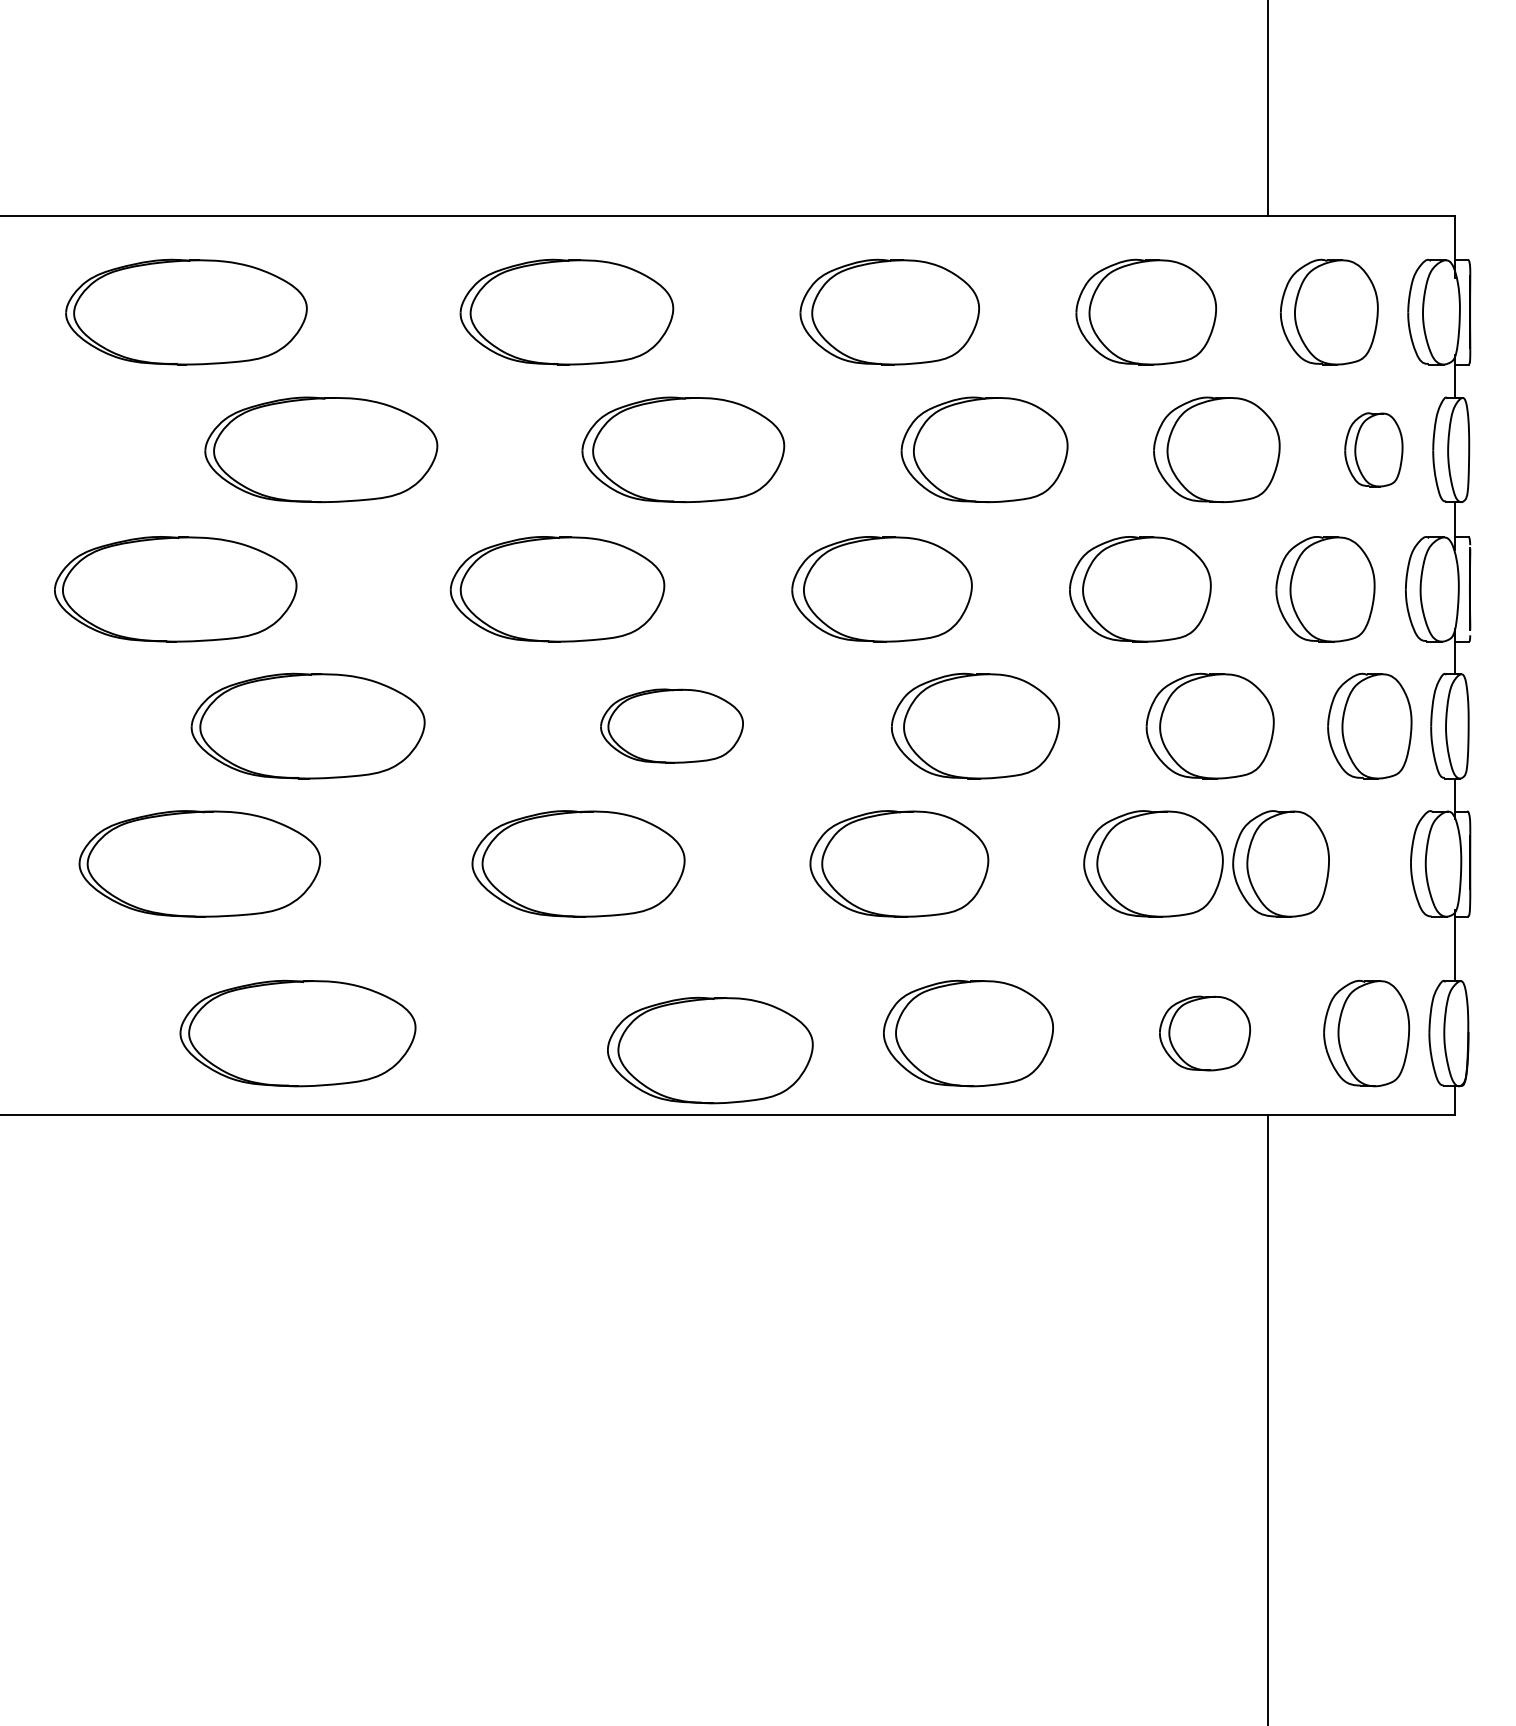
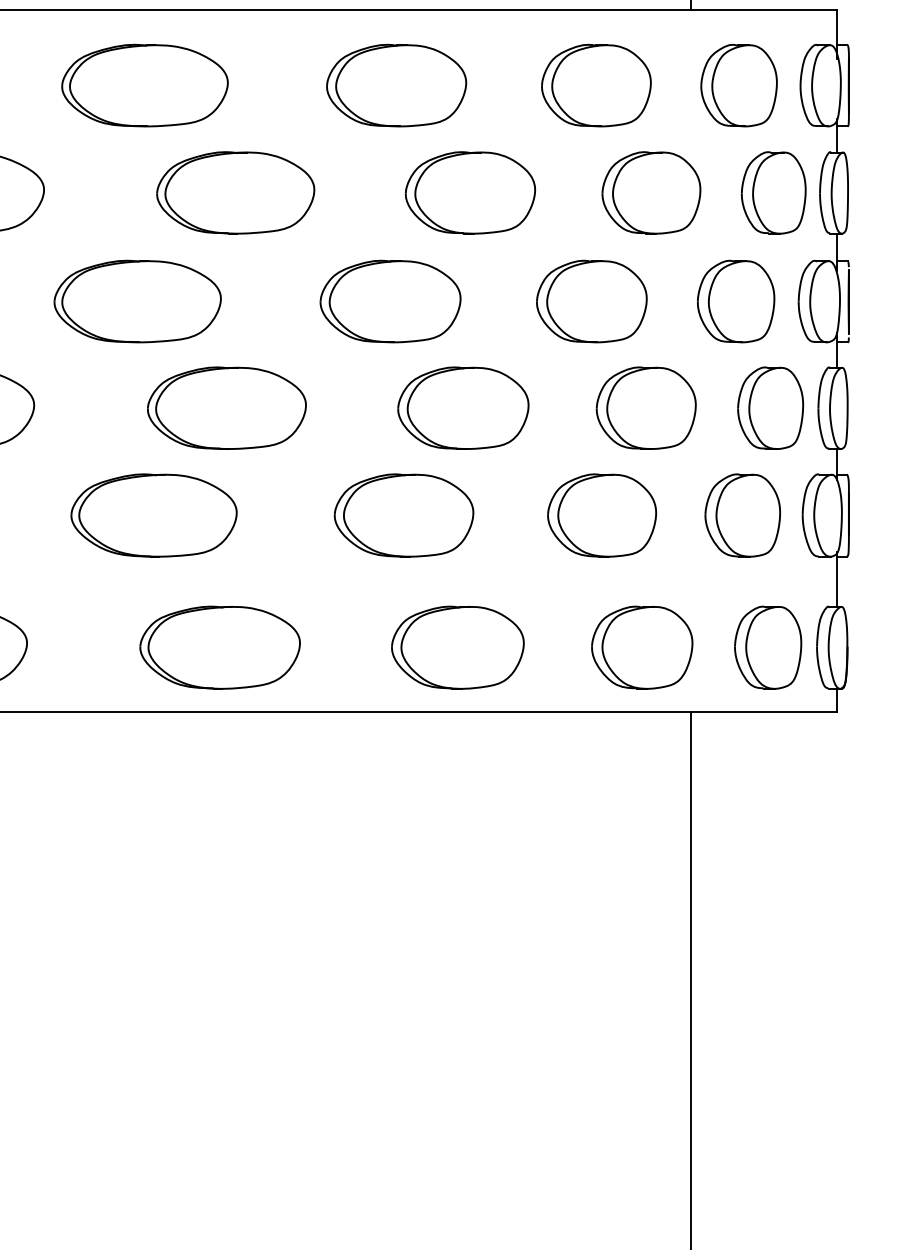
part: (1373, 449) -> (773, 192), size x1.43
part: (671, 725) -> (226, 407), size x1.43
part: (1280, 863) -> (742, 515), moved
part: (1204, 1033) -> (641, 647), size x1.43
part: (710, 1050) -> (220, 647), moved

